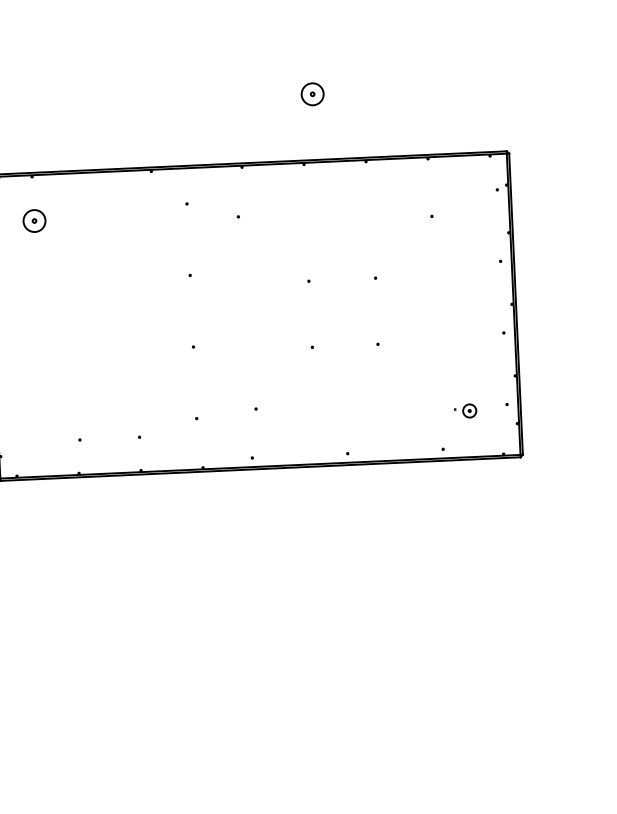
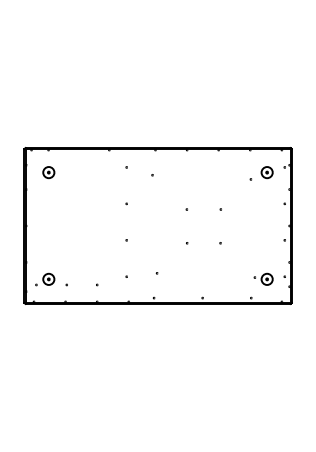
part: (311, 94) -> (266, 172), moved
part: (465, 409) -> (263, 278), size x1.67
part: (37, 431) -> (45, 279), added

